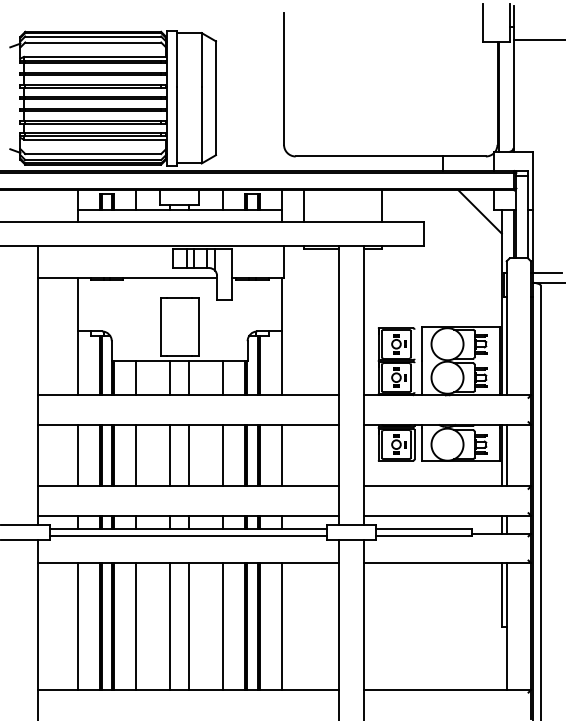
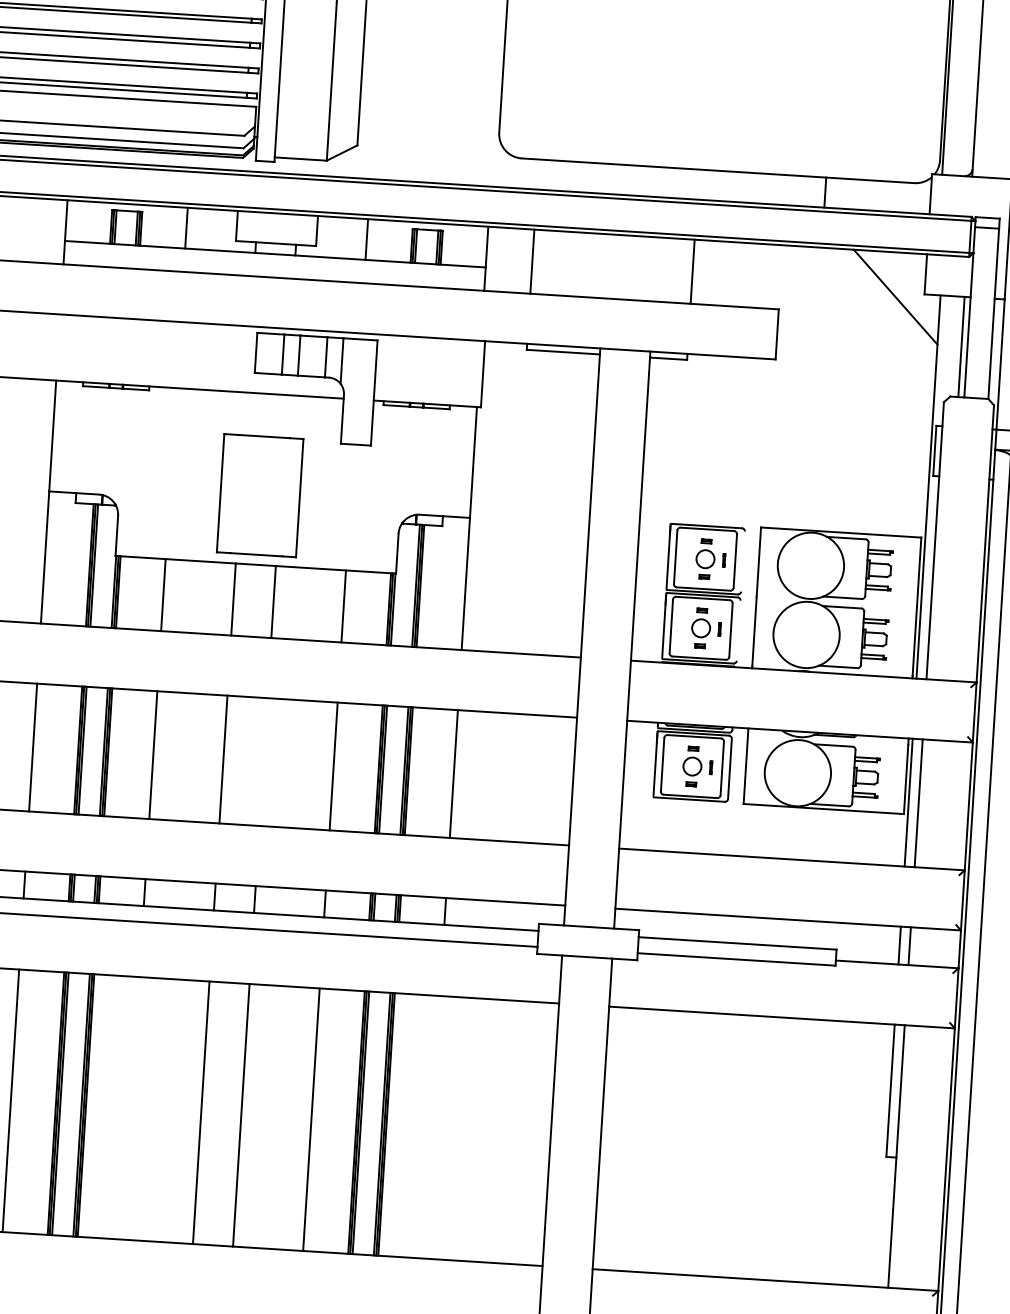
line: (189, 455) -> (263, 762), removed
line: (136, 626) -> (132, 1108), removed
line: (281, 626) -> (431, 1127), removed

